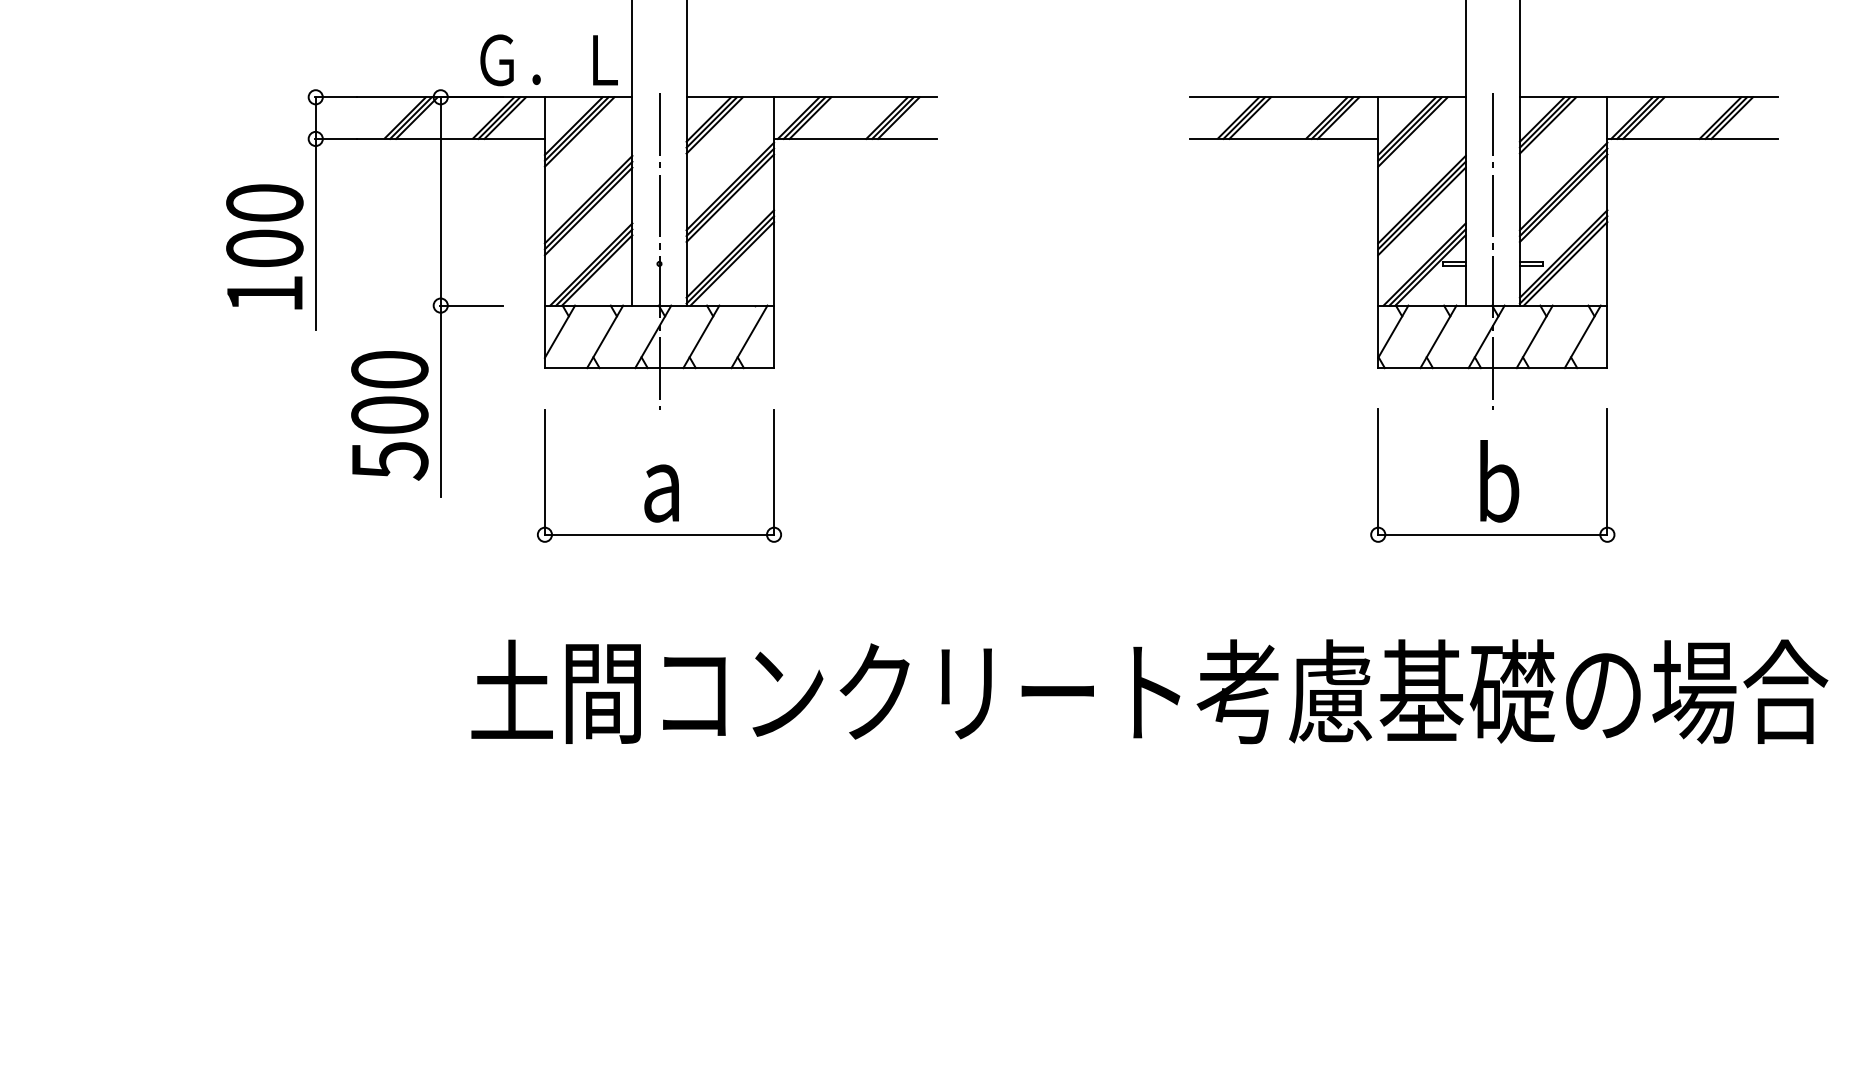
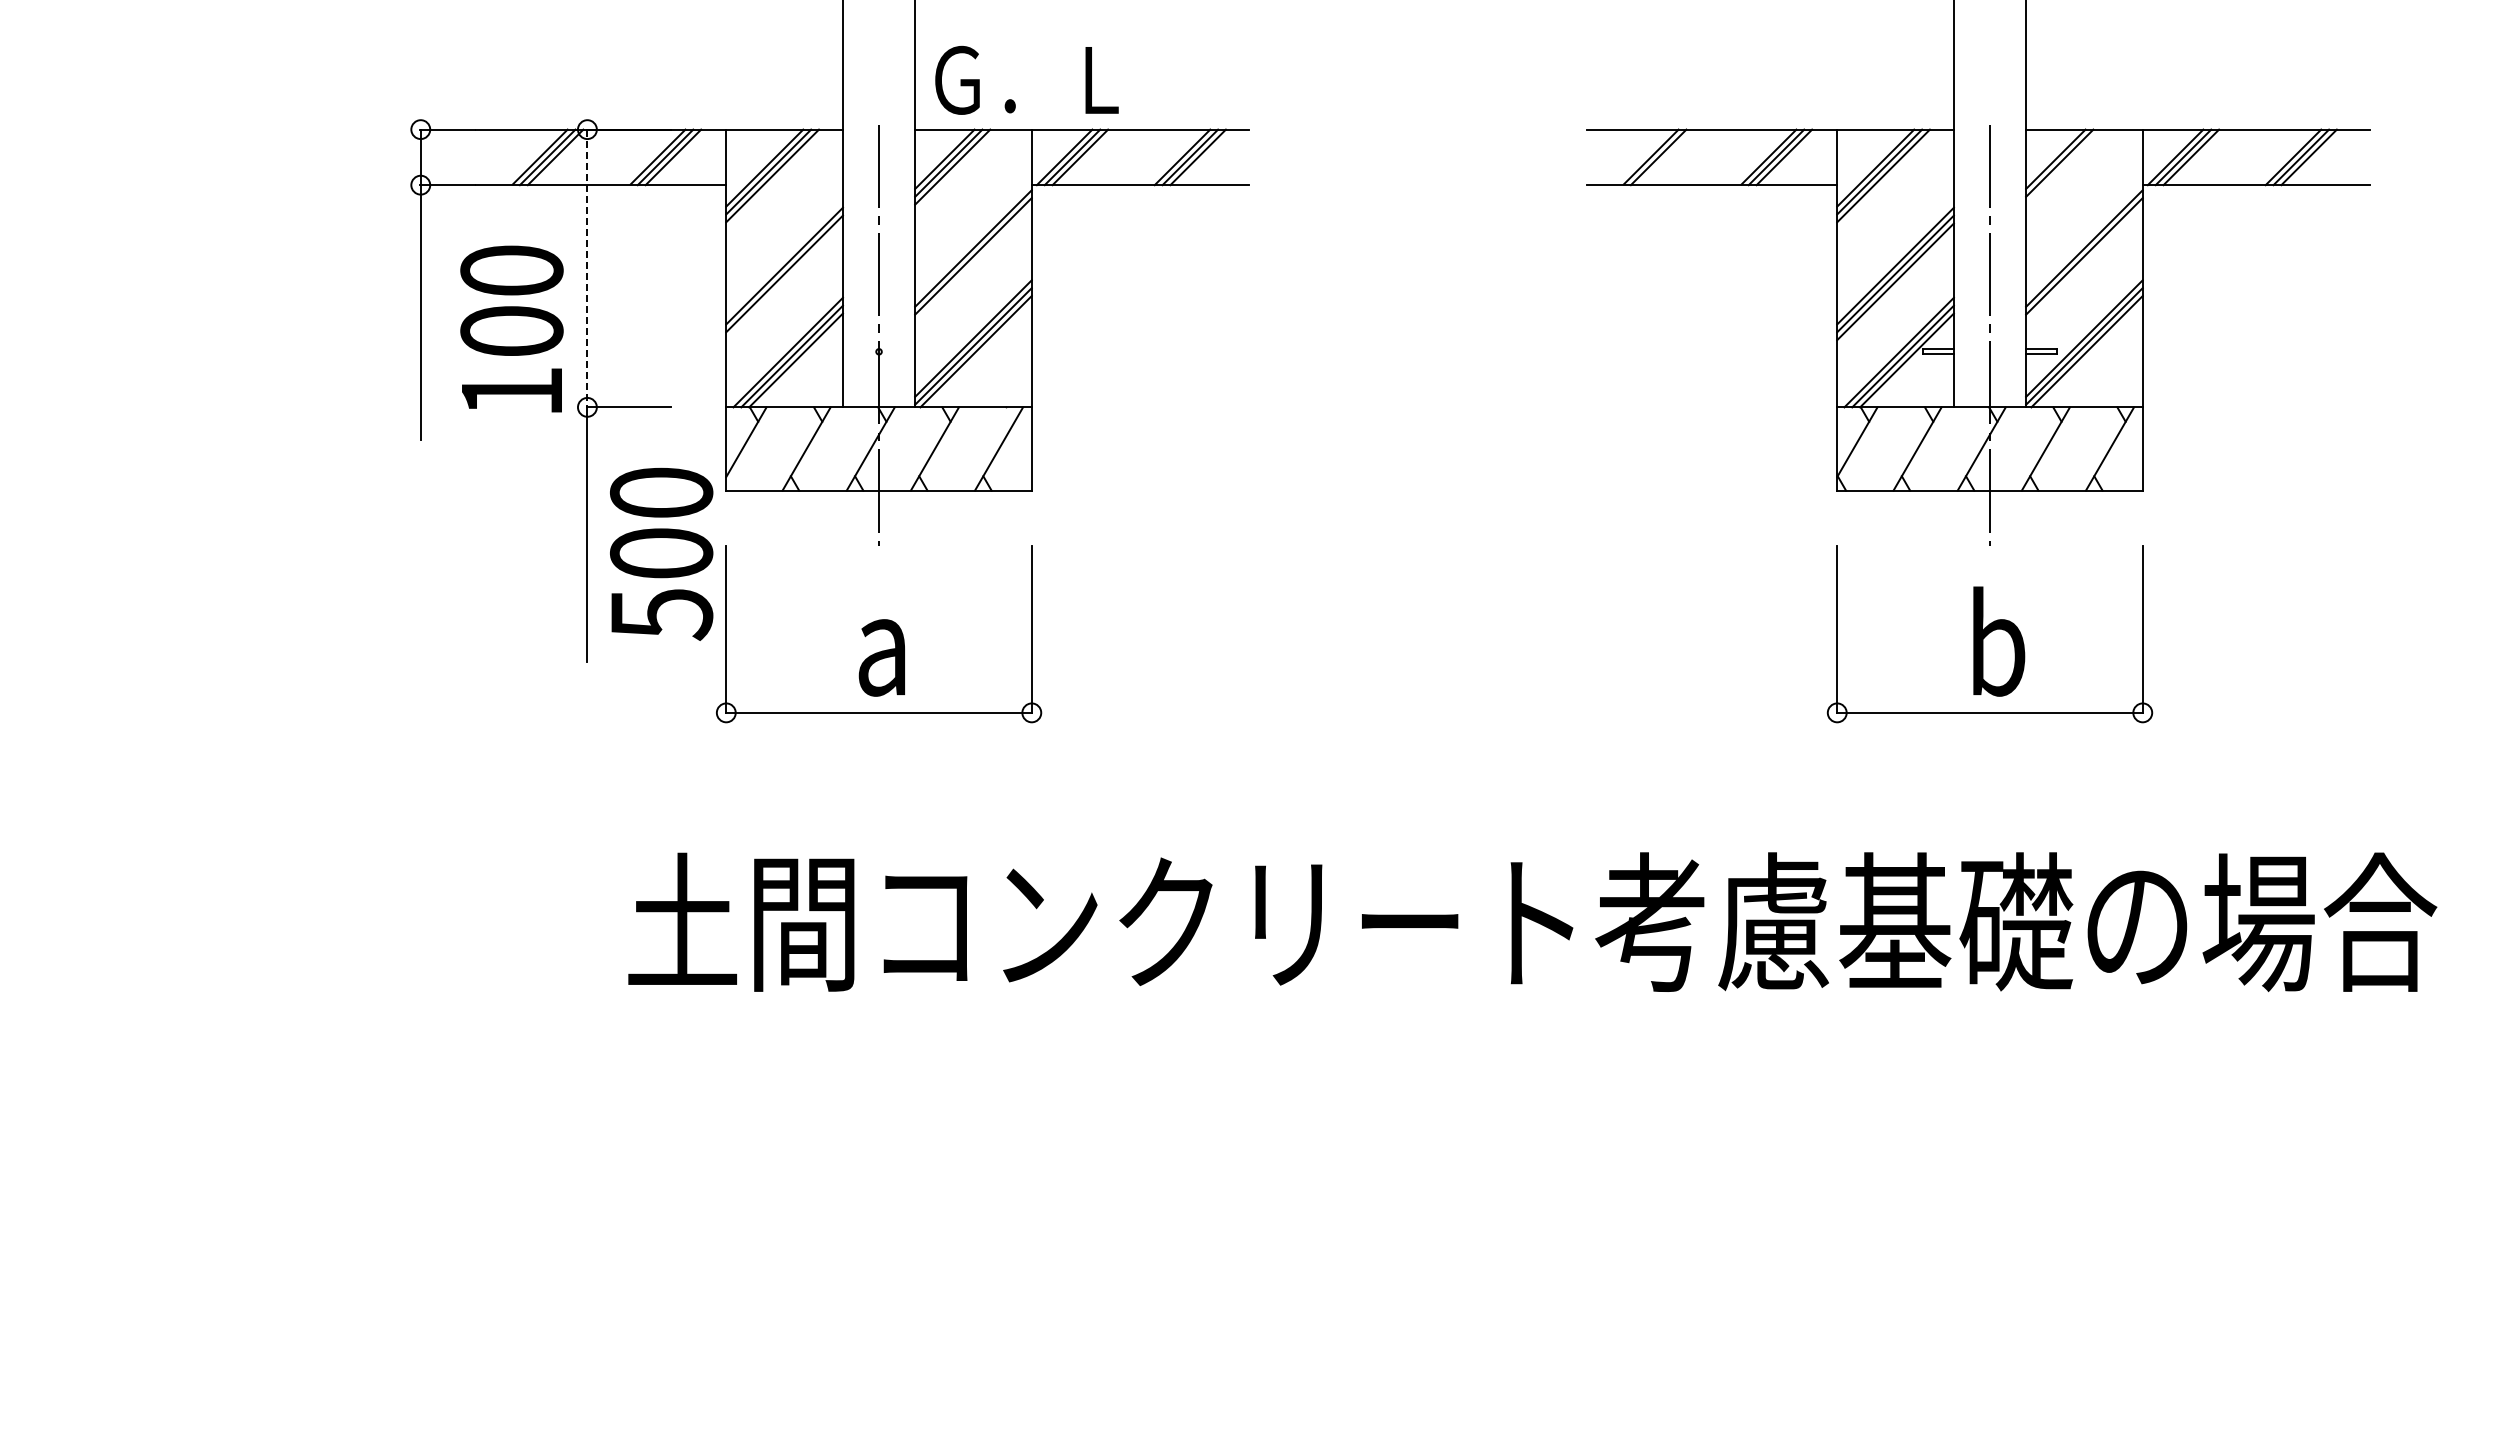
text: (548, 59) -> (1026, 79), moved
line: (1250, 118) -> (1666, 157), removed
line: (1547, 124) -> (2063, 166), removed
line: (730, 197) -> (973, 263), removed
line: (1563, 197) -> (2084, 263), removed
line: (440, 201) -> (587, 268), solid -> dashed
line: (588, 211) -> (784, 281), removed
text: (264, 246) -> (511, 328), moved
text: (389, 415) -> (661, 553), moved

